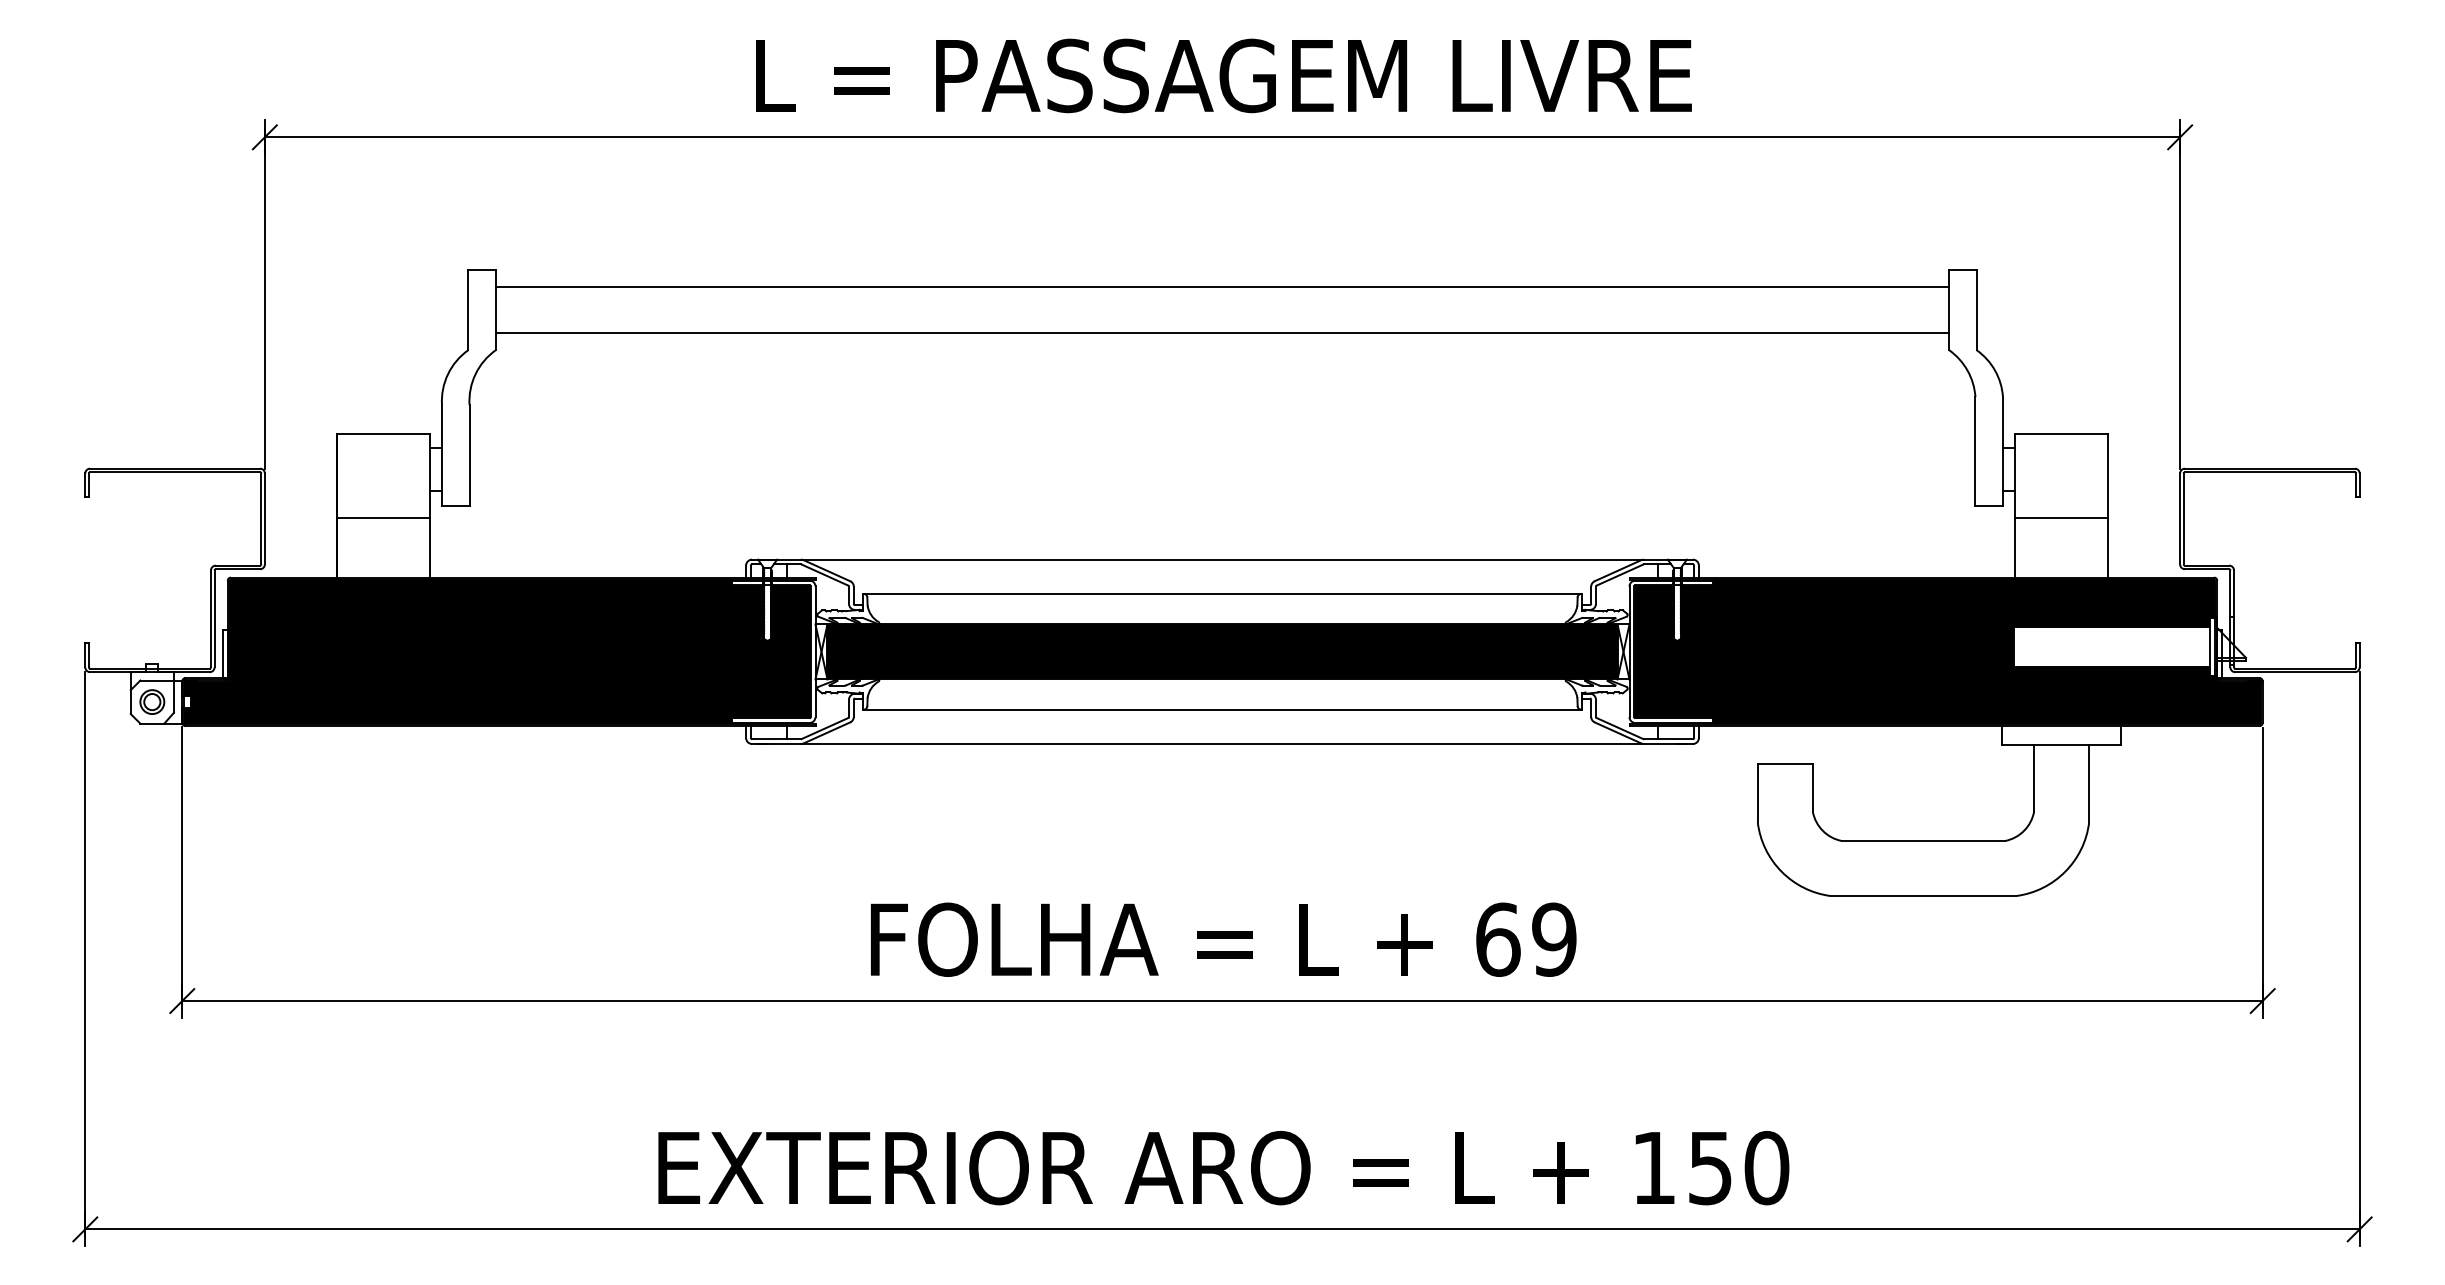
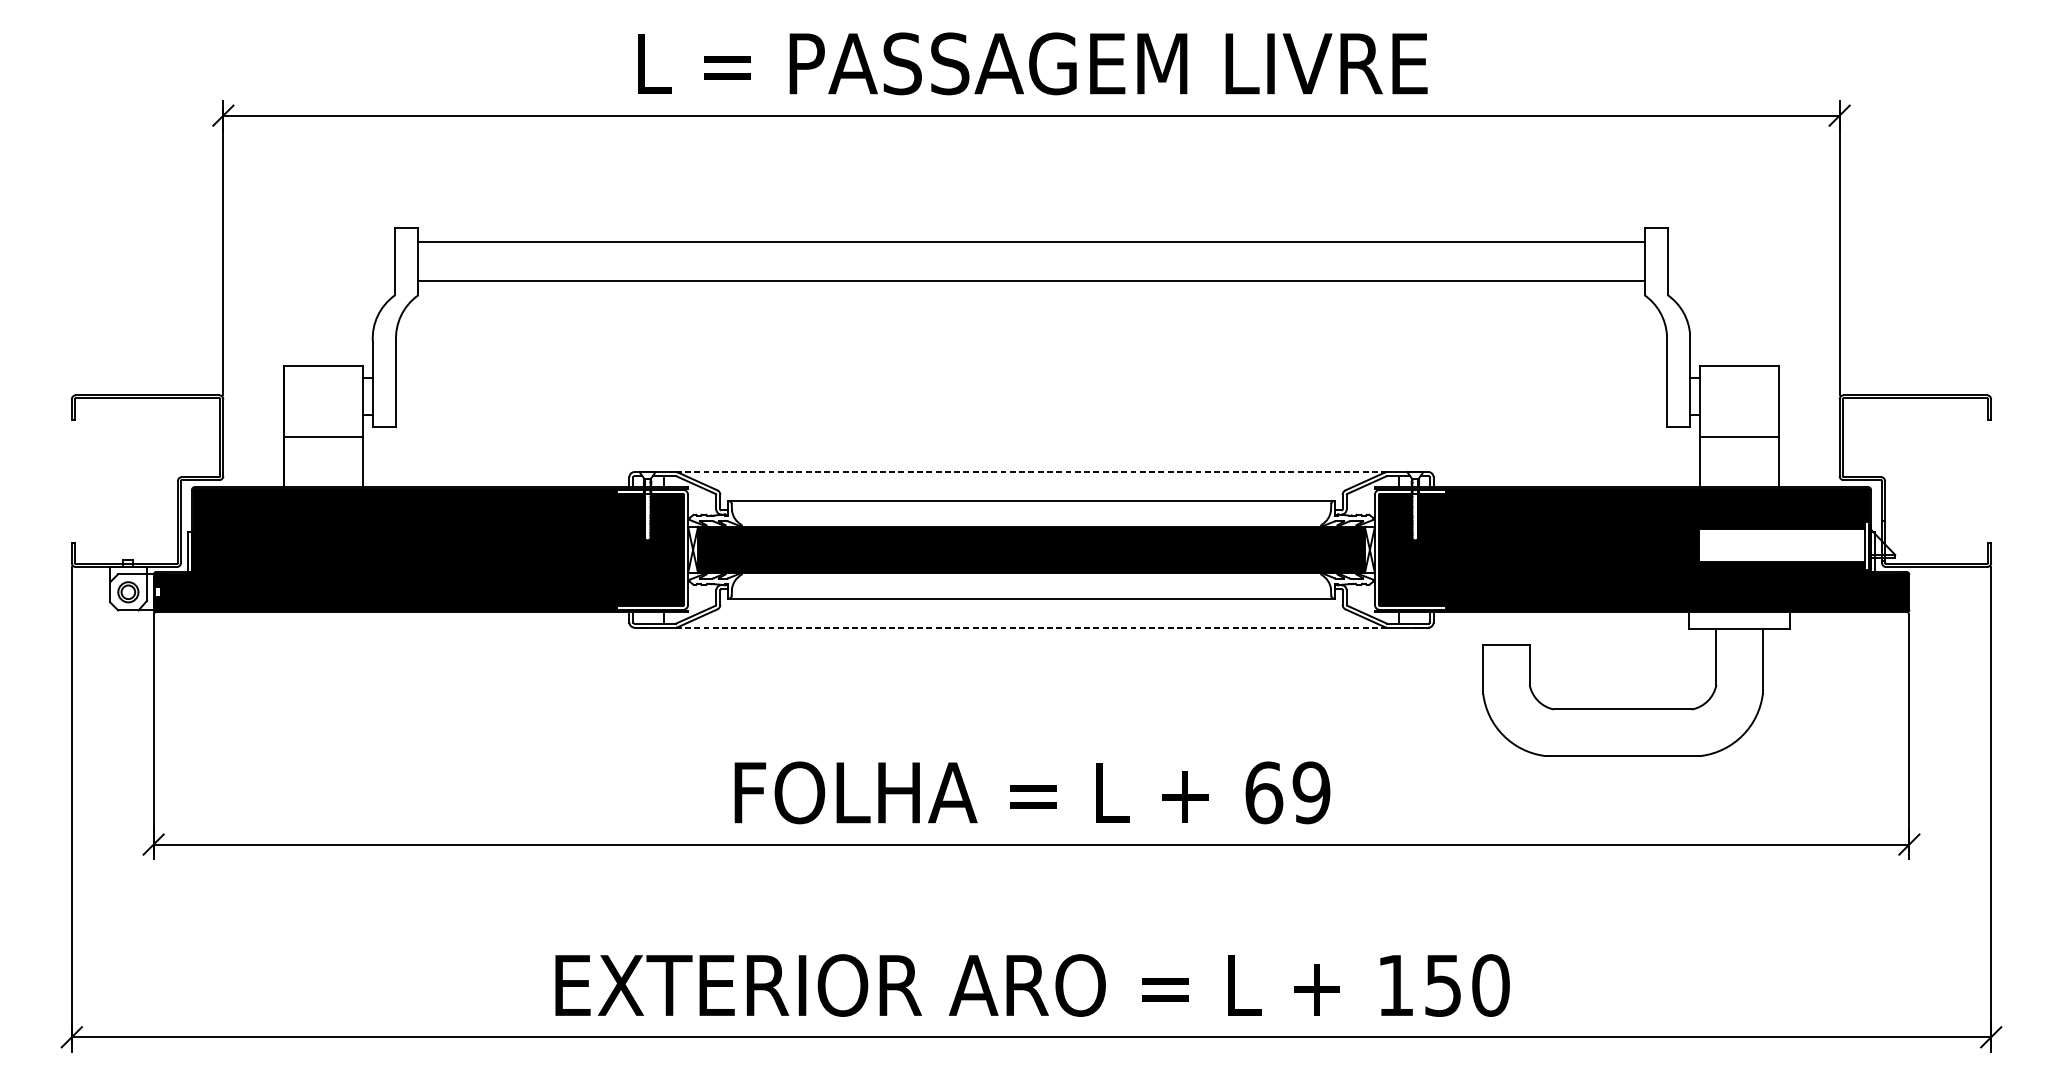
line: (1222, 559) -> (1031, 471), solid -> dashed
line: (1222, 743) -> (1031, 627), solid -> dashed

